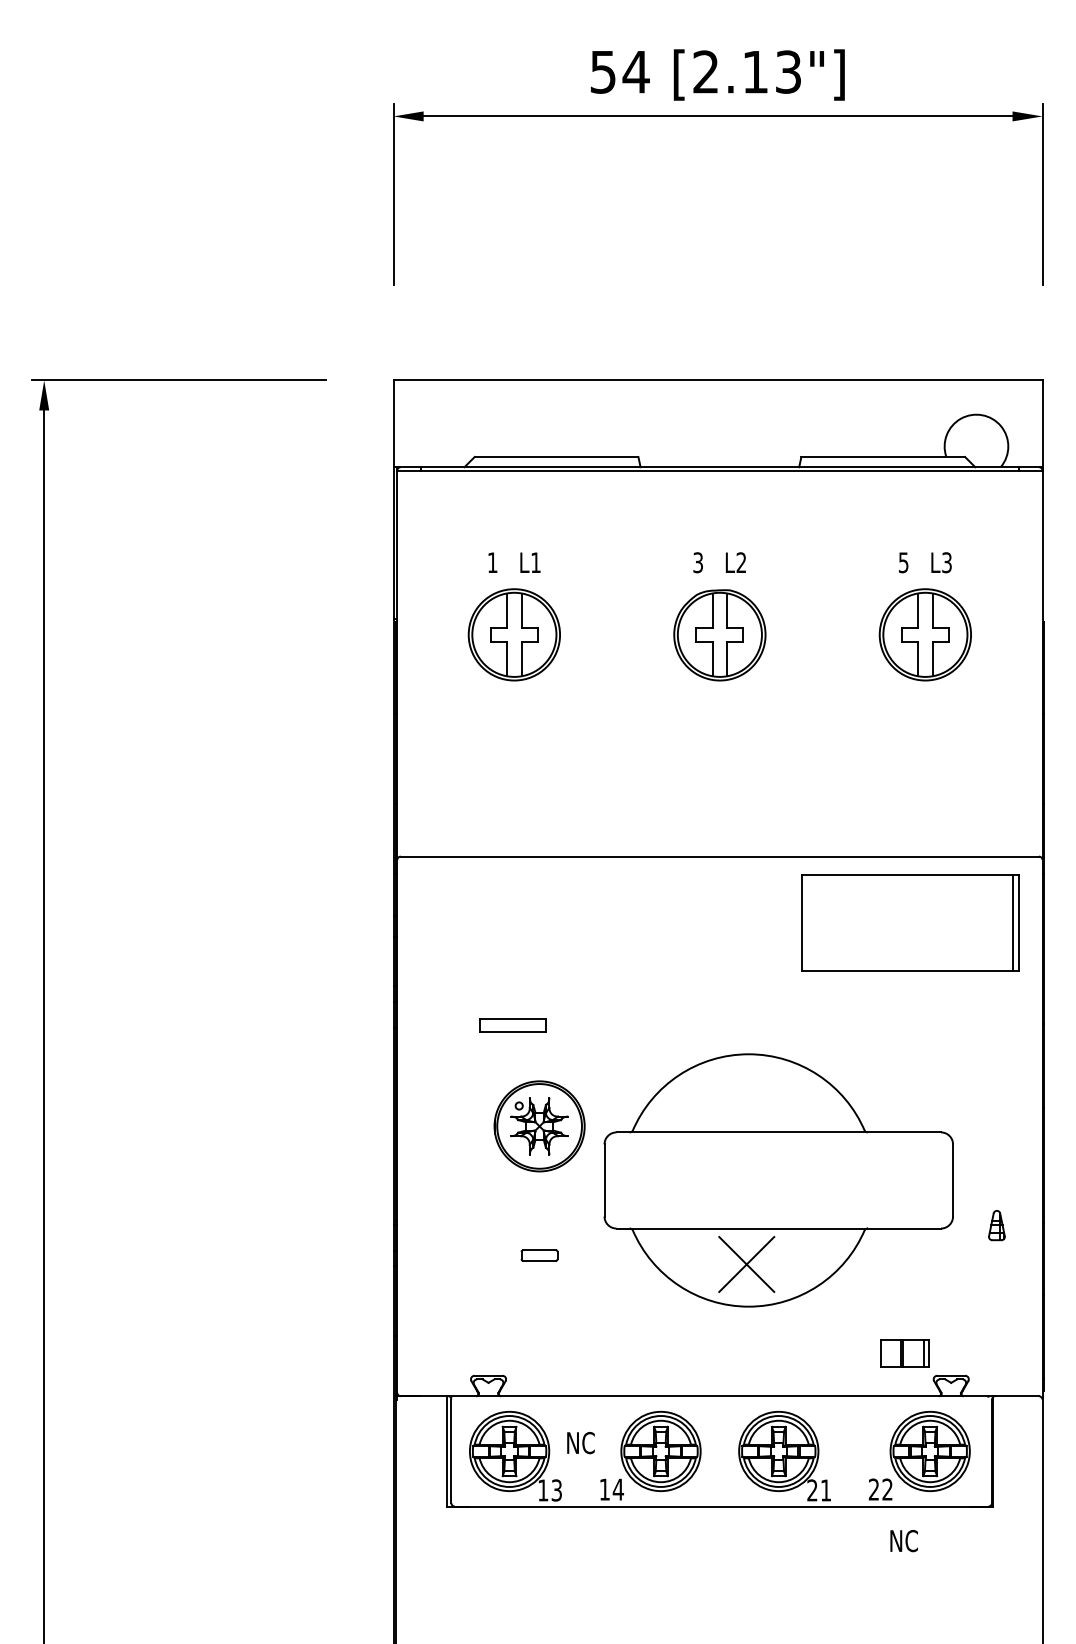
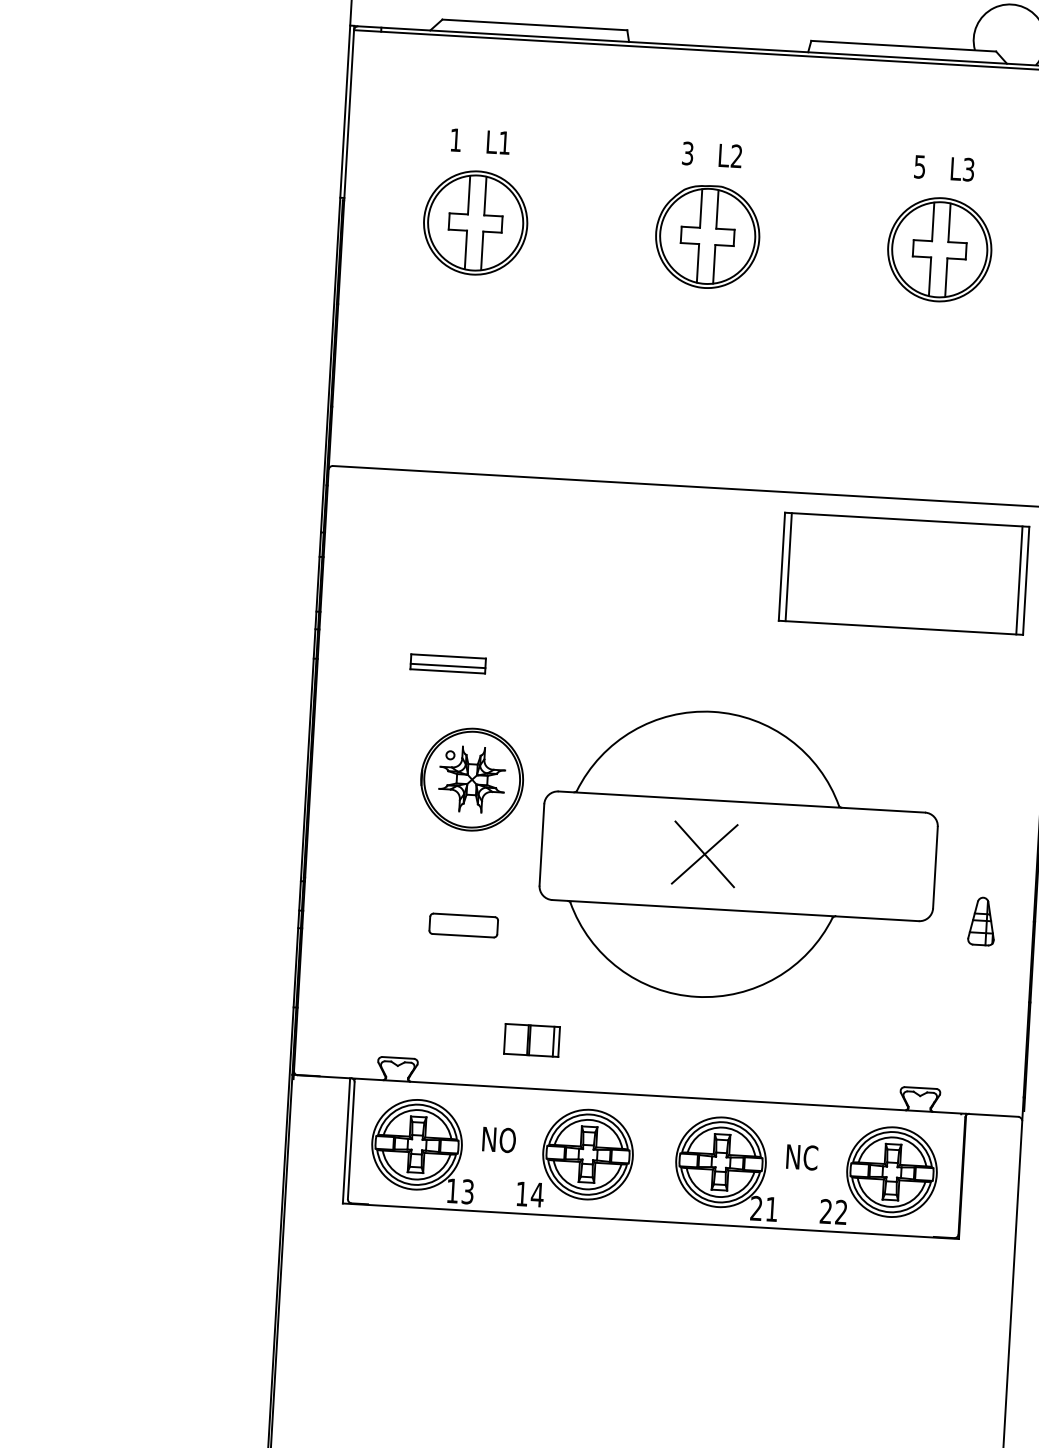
line: (808, 922) -> (789, 566), added
line: (512, 1027) -> (447, 666), added
part: (996, 1225) -> (981, 921), size x1.43
part: (539, 1255) -> (463, 925), size x1.67
part: (746, 1264) -> (704, 854), moved
part: (904, 1353) -> (531, 1040), moved
text: (591, 1442) -> (510, 1139), NC -> NO
text: (903, 1541) -> (801, 1157), moved

